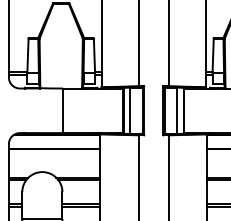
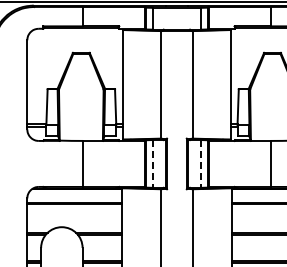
line: (130, 110) -> (152, 163), solid -> dashed
line: (177, 110) -> (201, 163), solid -> dashed

